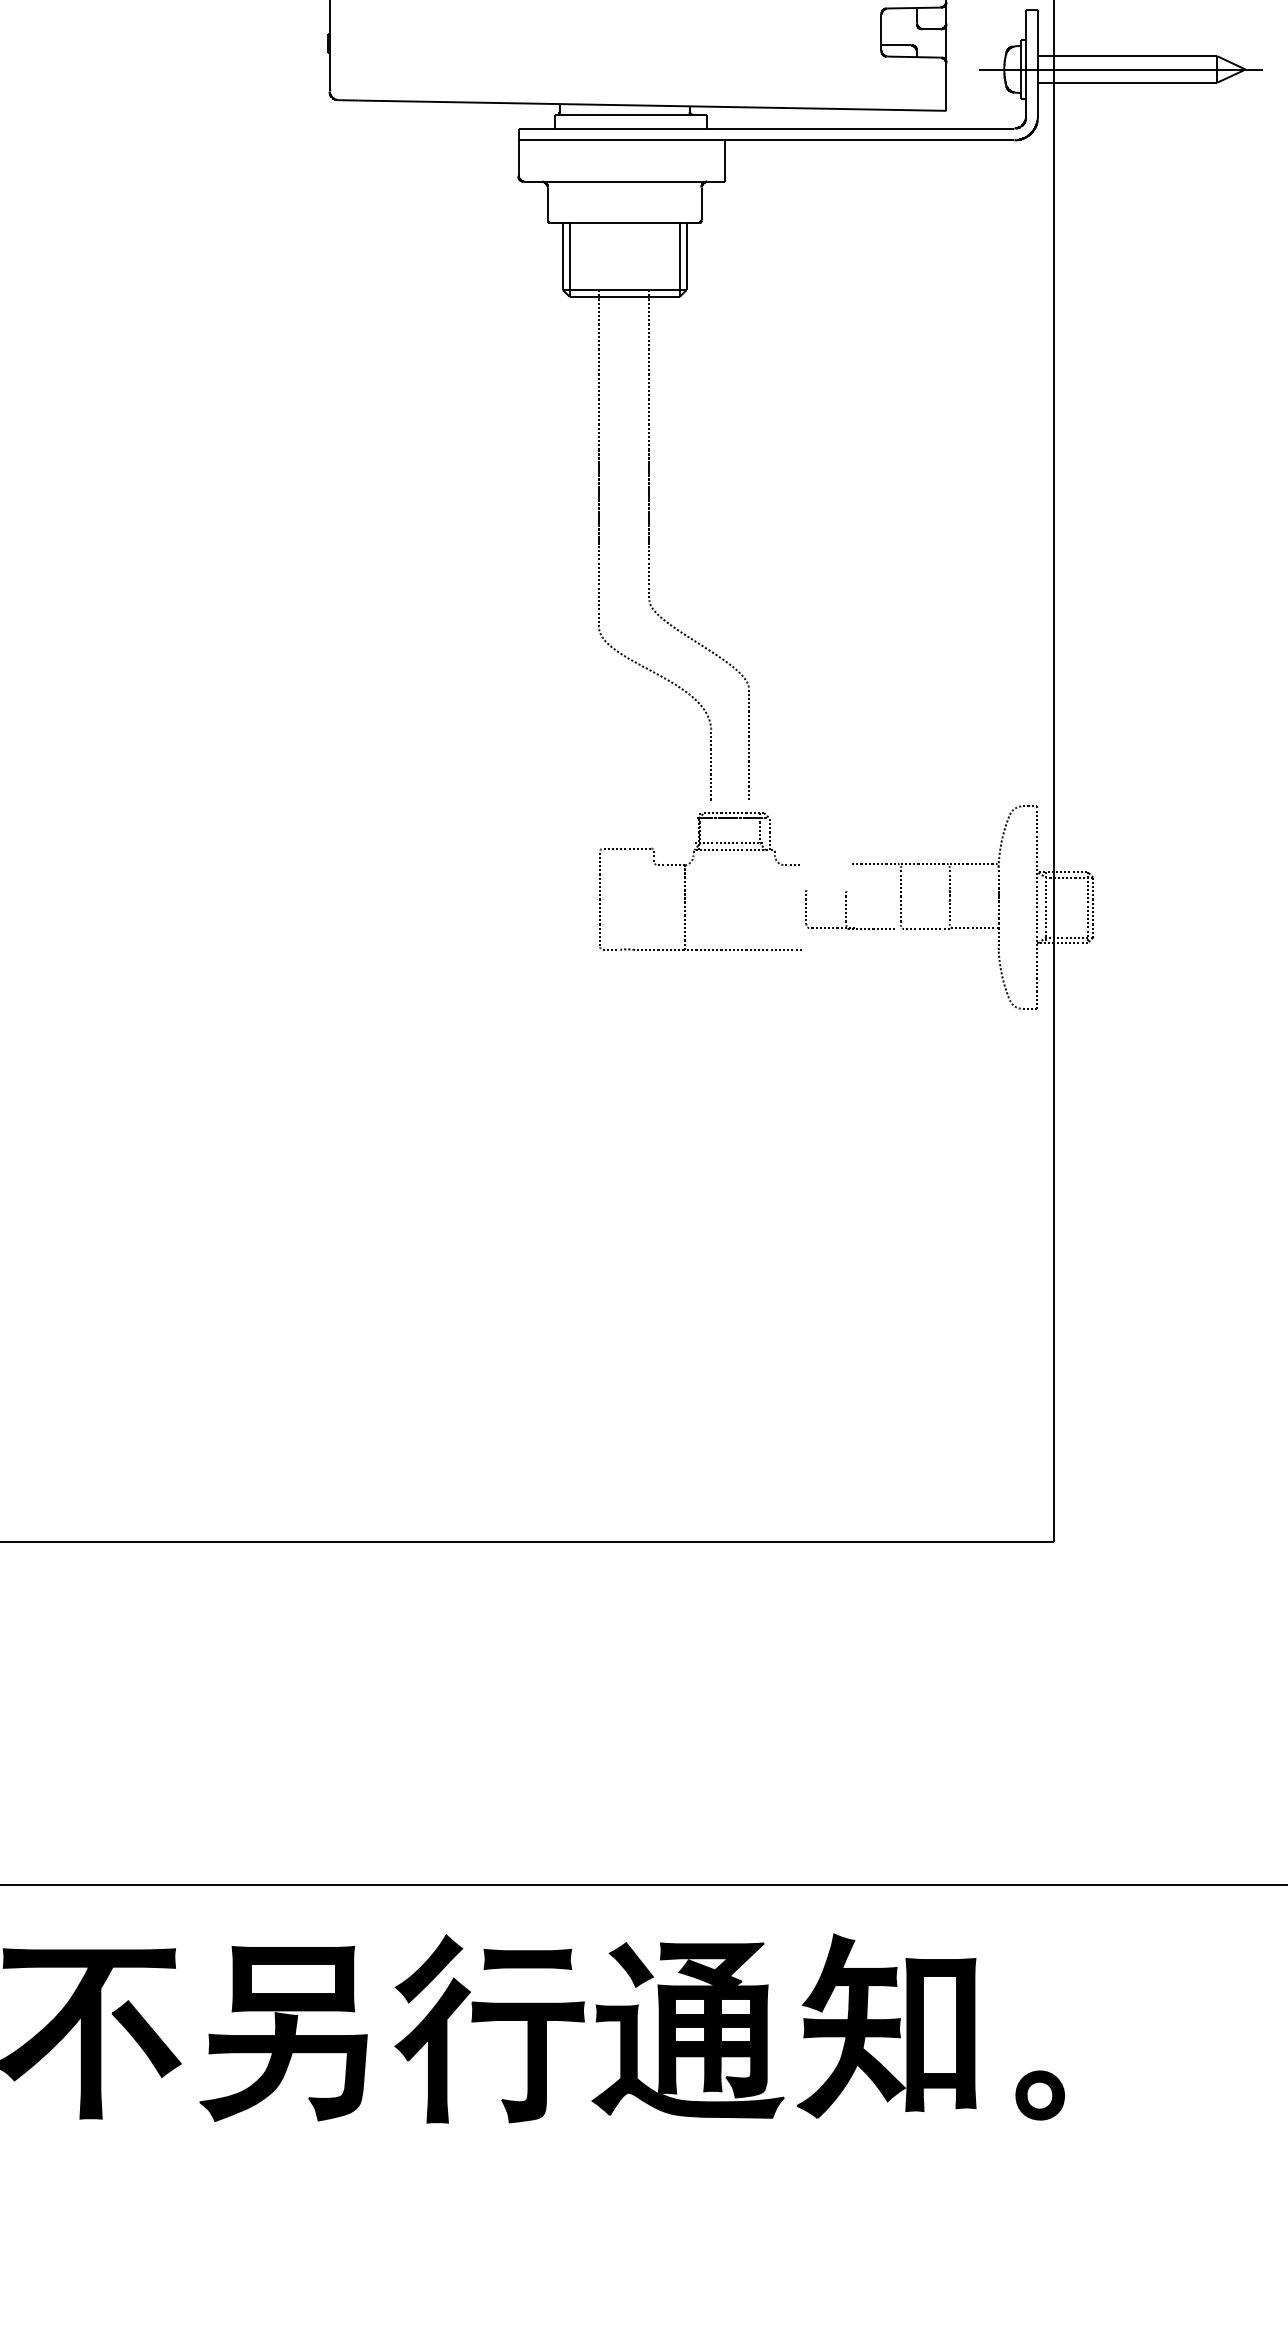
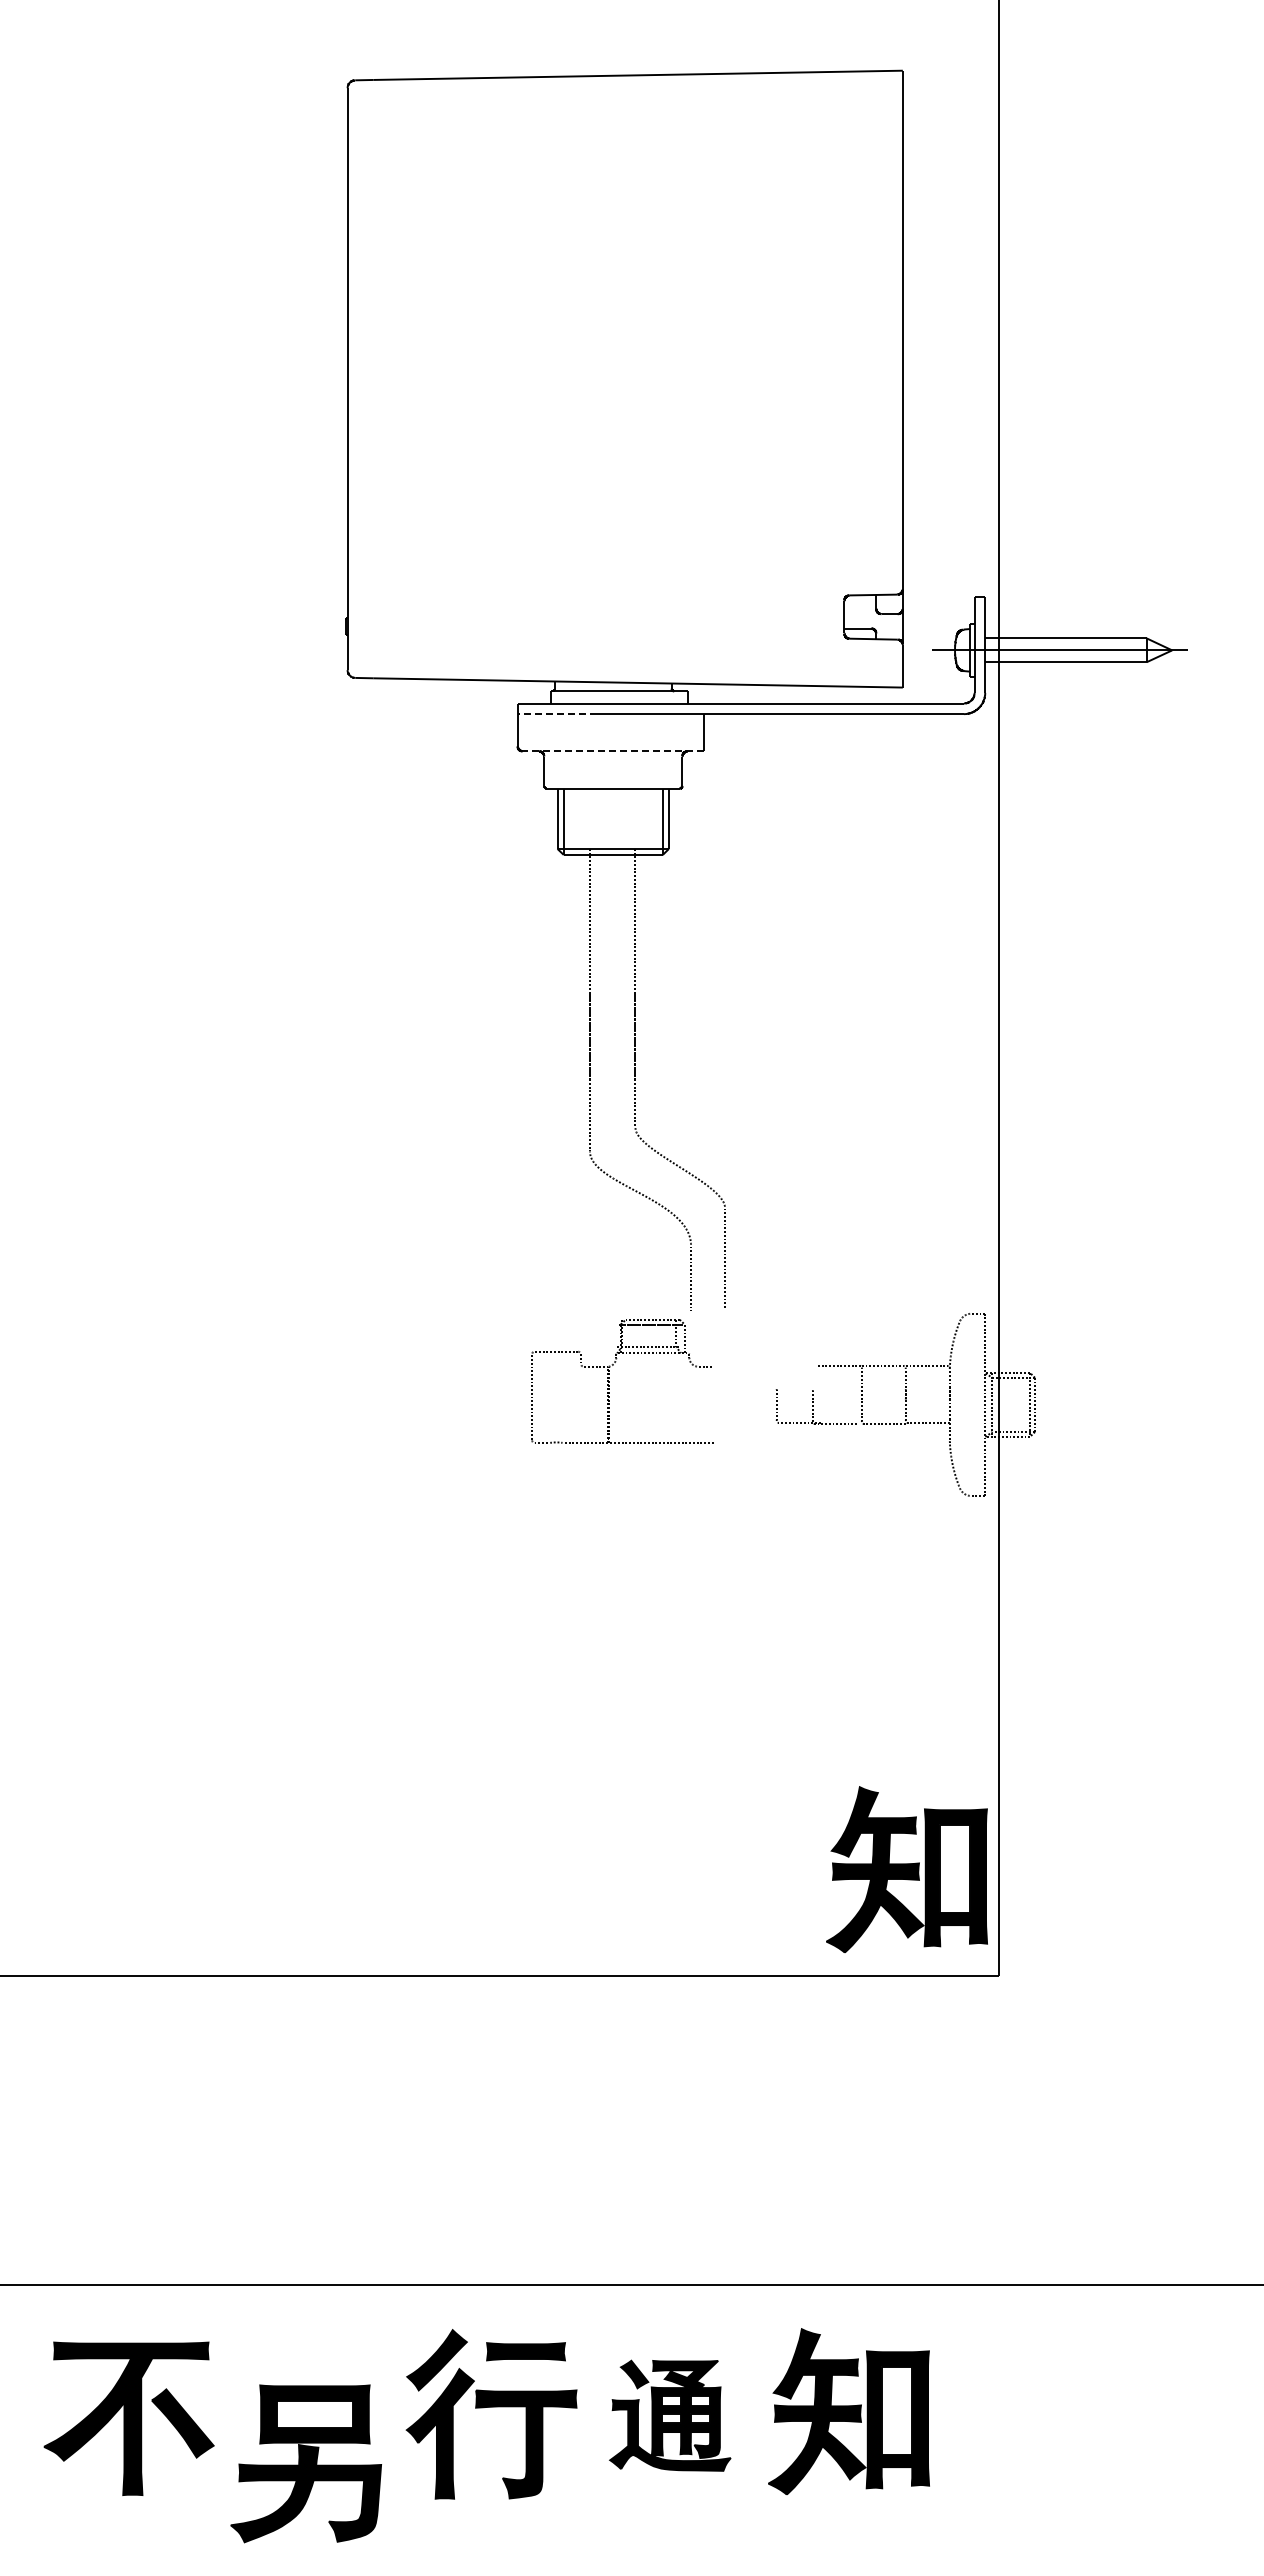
line: (562, 140) -> (557, 714), solid -> dashed
line: (623, 181) -> (612, 751), solid -> dashed
part: (686, 881) -> (609, 1381), moved
part: (950, 1423) -> (906, 1869), added
part: (688, 2030) -> (670, 2415), size x0.7
part: (282, 2033) -> (305, 2463), moved
part: (1040, 2094) -> (987, 2473), removed

